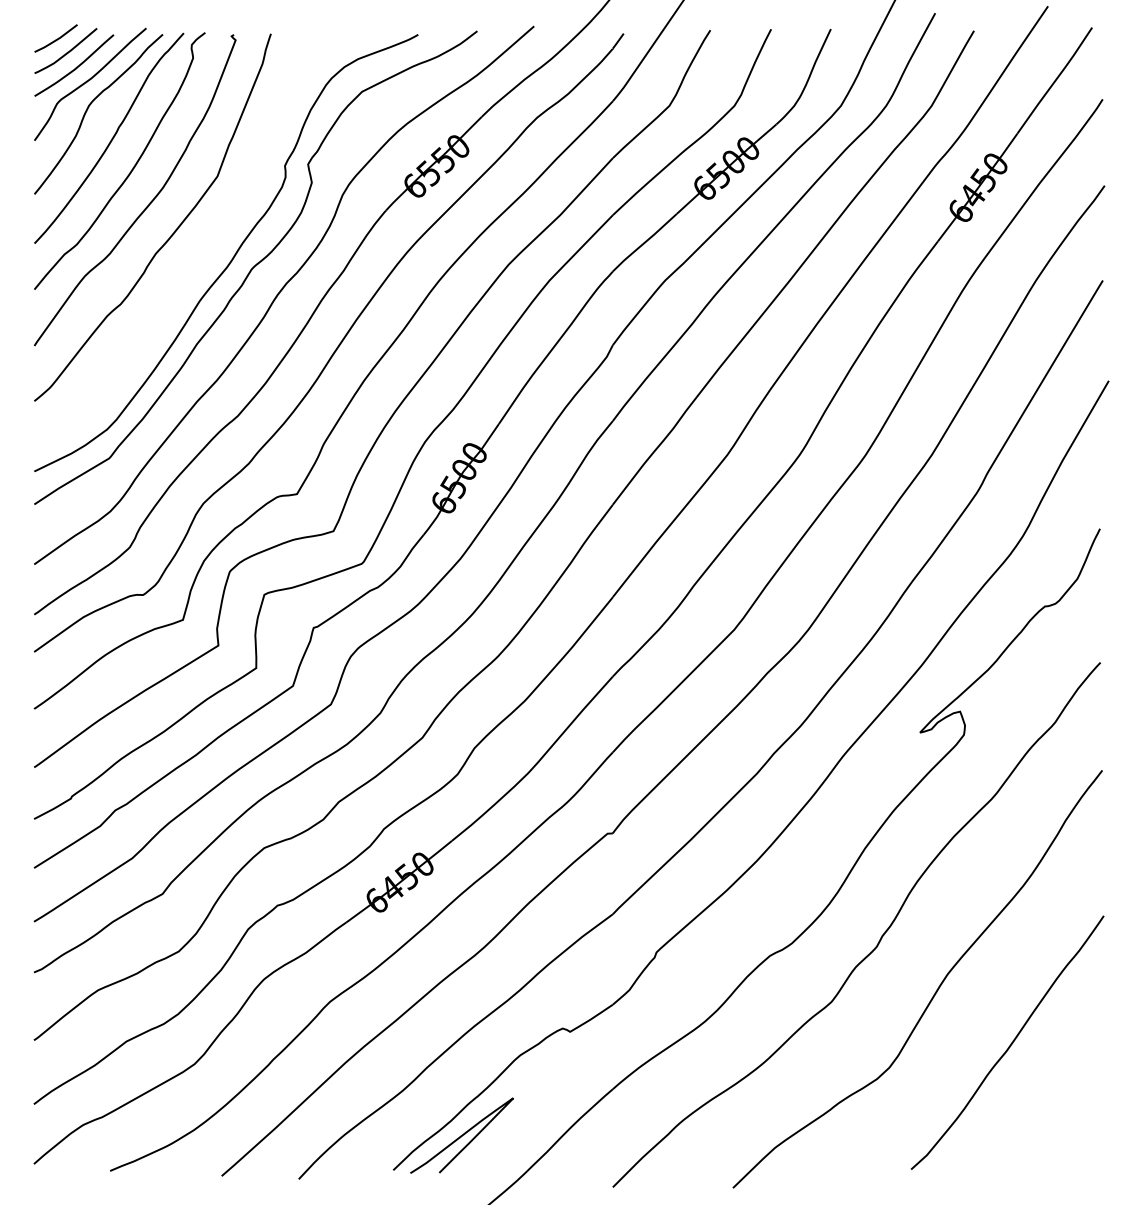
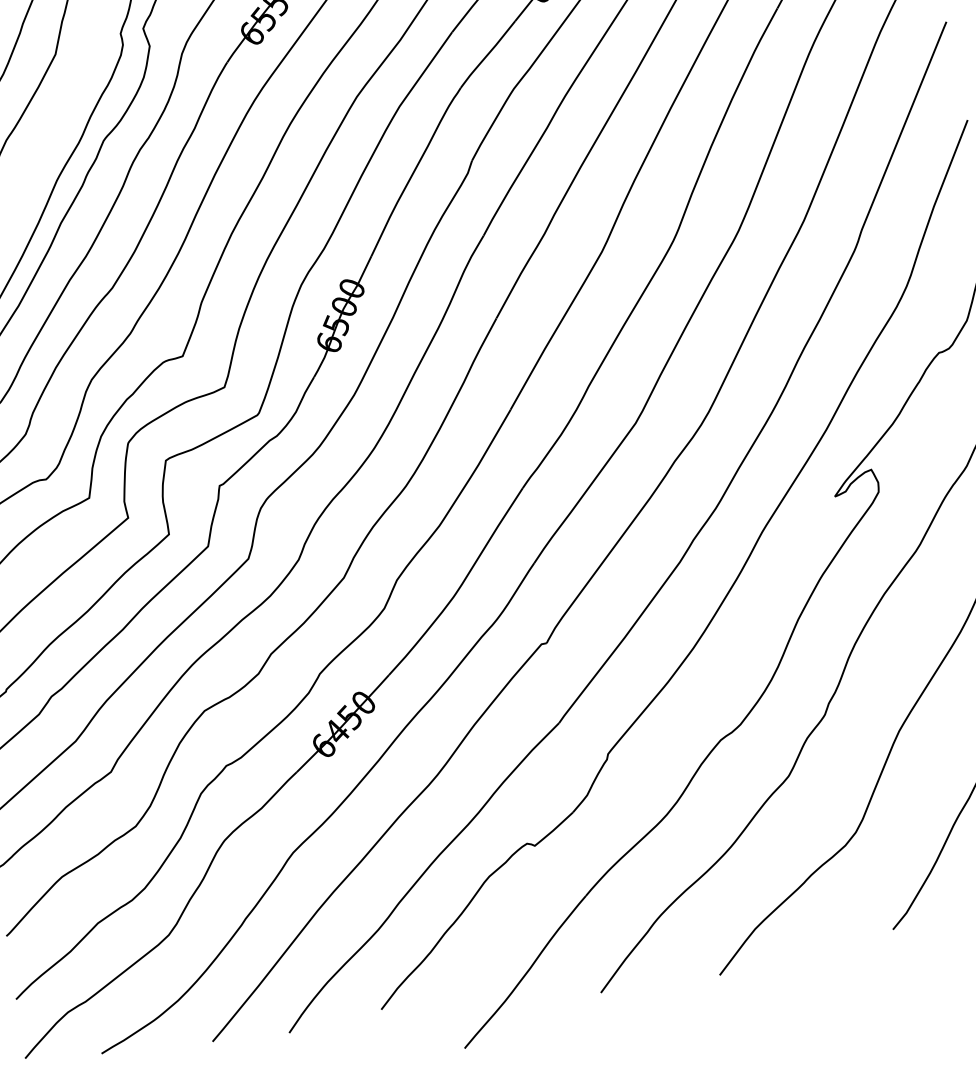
curve: (461, 1135) -> (443, 964), removed

